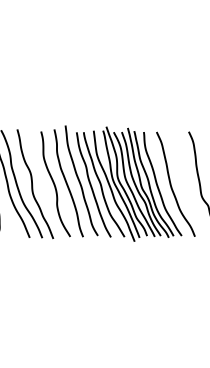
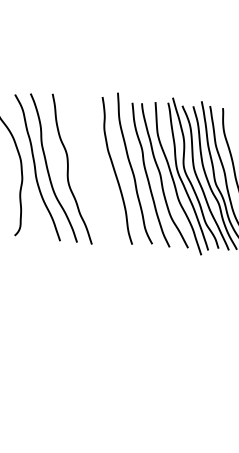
curve: (55, 184) -> (99, 171), removed

